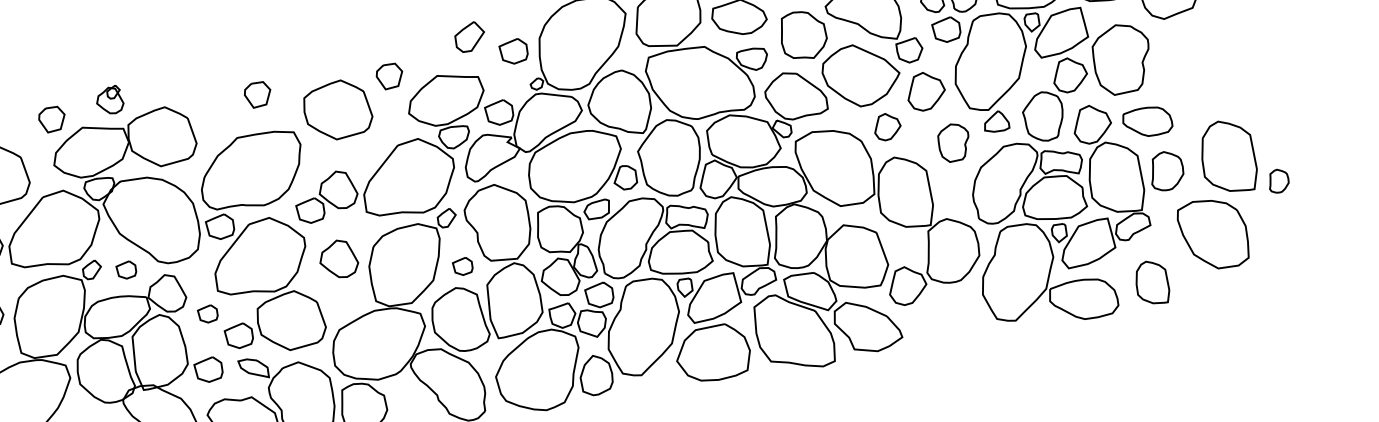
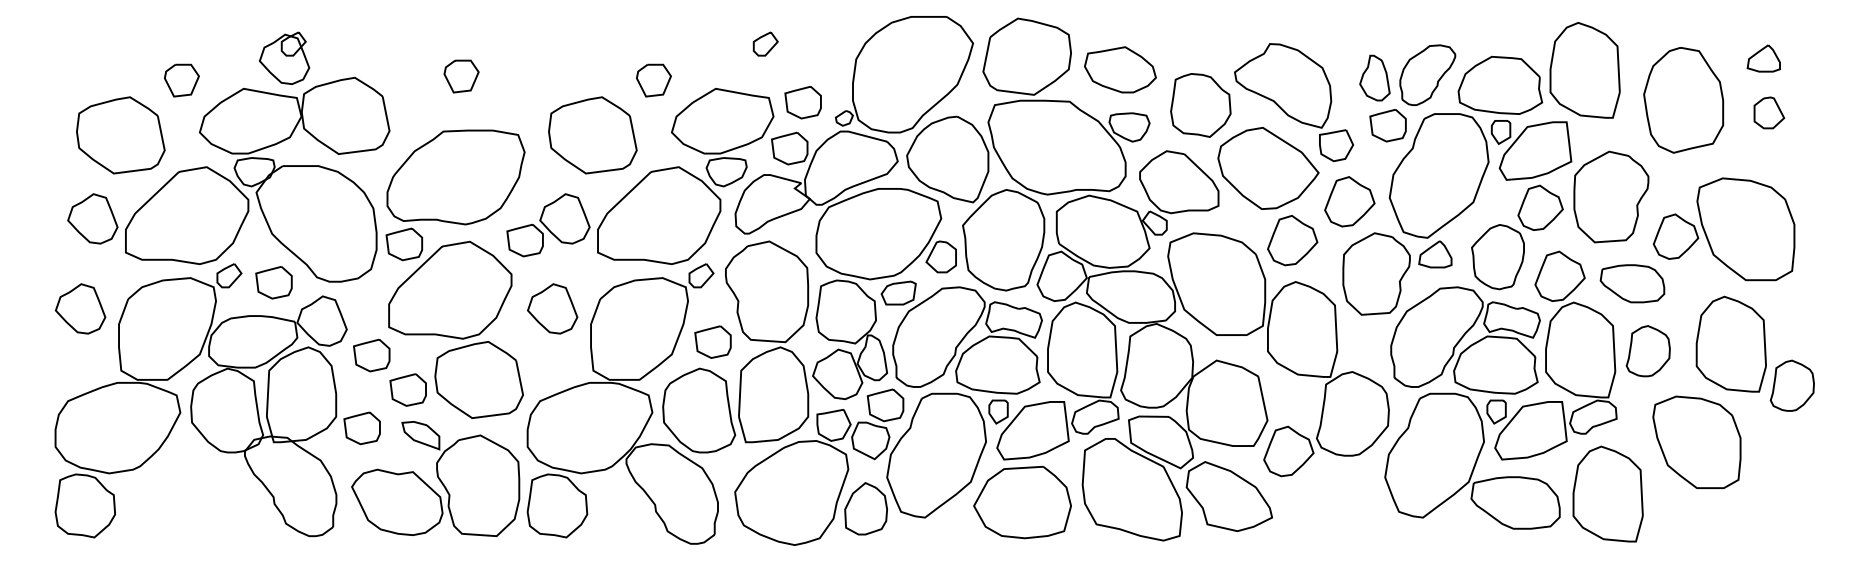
part: (469, 36) -> (765, 43), size x0.62
part: (513, 51) -> (802, 102), moved
part: (1210, 71) -> (1723, 229), added
part: (257, 94) -> (461, 76), moved
part: (109, 99) -> (284, 57), size x1.43
part: (337, 110) -> (592, 135), moved
part: (51, 119) -> (181, 80), moved
part: (887, 126) -> (1292, 240), size x1.43
part: (954, 142) -> (1376, 273), size x1.67
part: (1278, 181) -> (1791, 385), size x1.67
part: (462, 266) -> (712, 341), size x1.43
part: (126, 270) -> (273, 282), size x1.43
part: (1151, 282) -> (1607, 493), size x1.67
part: (207, 314) -> (371, 355), size x1.43

